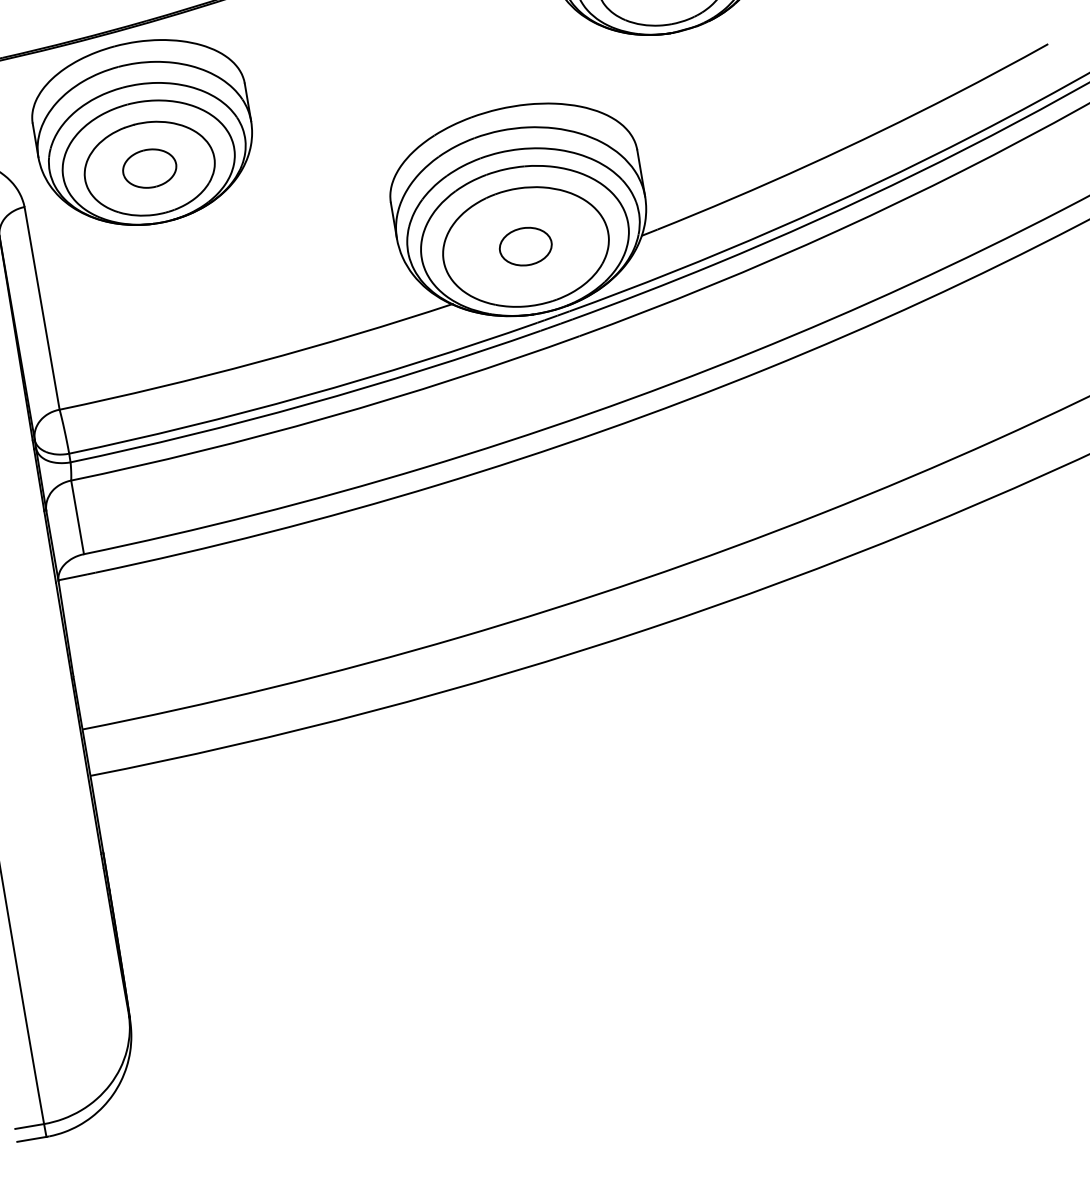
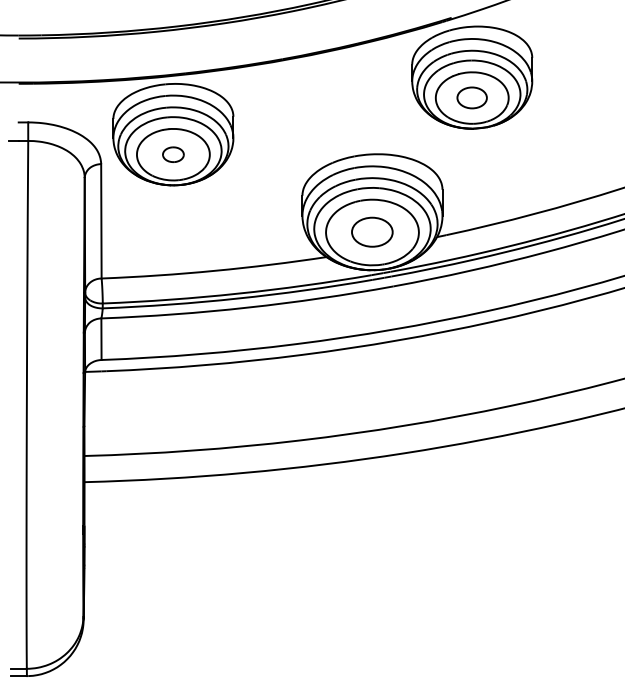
part: (149, 168) -> (173, 154), size x0.7
part: (526, 246) -> (372, 232), size x1.4

